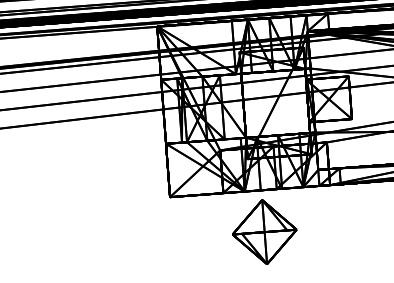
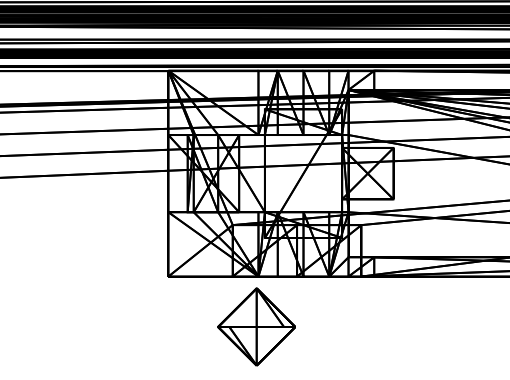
part: (264, 231) -> (256, 326), moved

